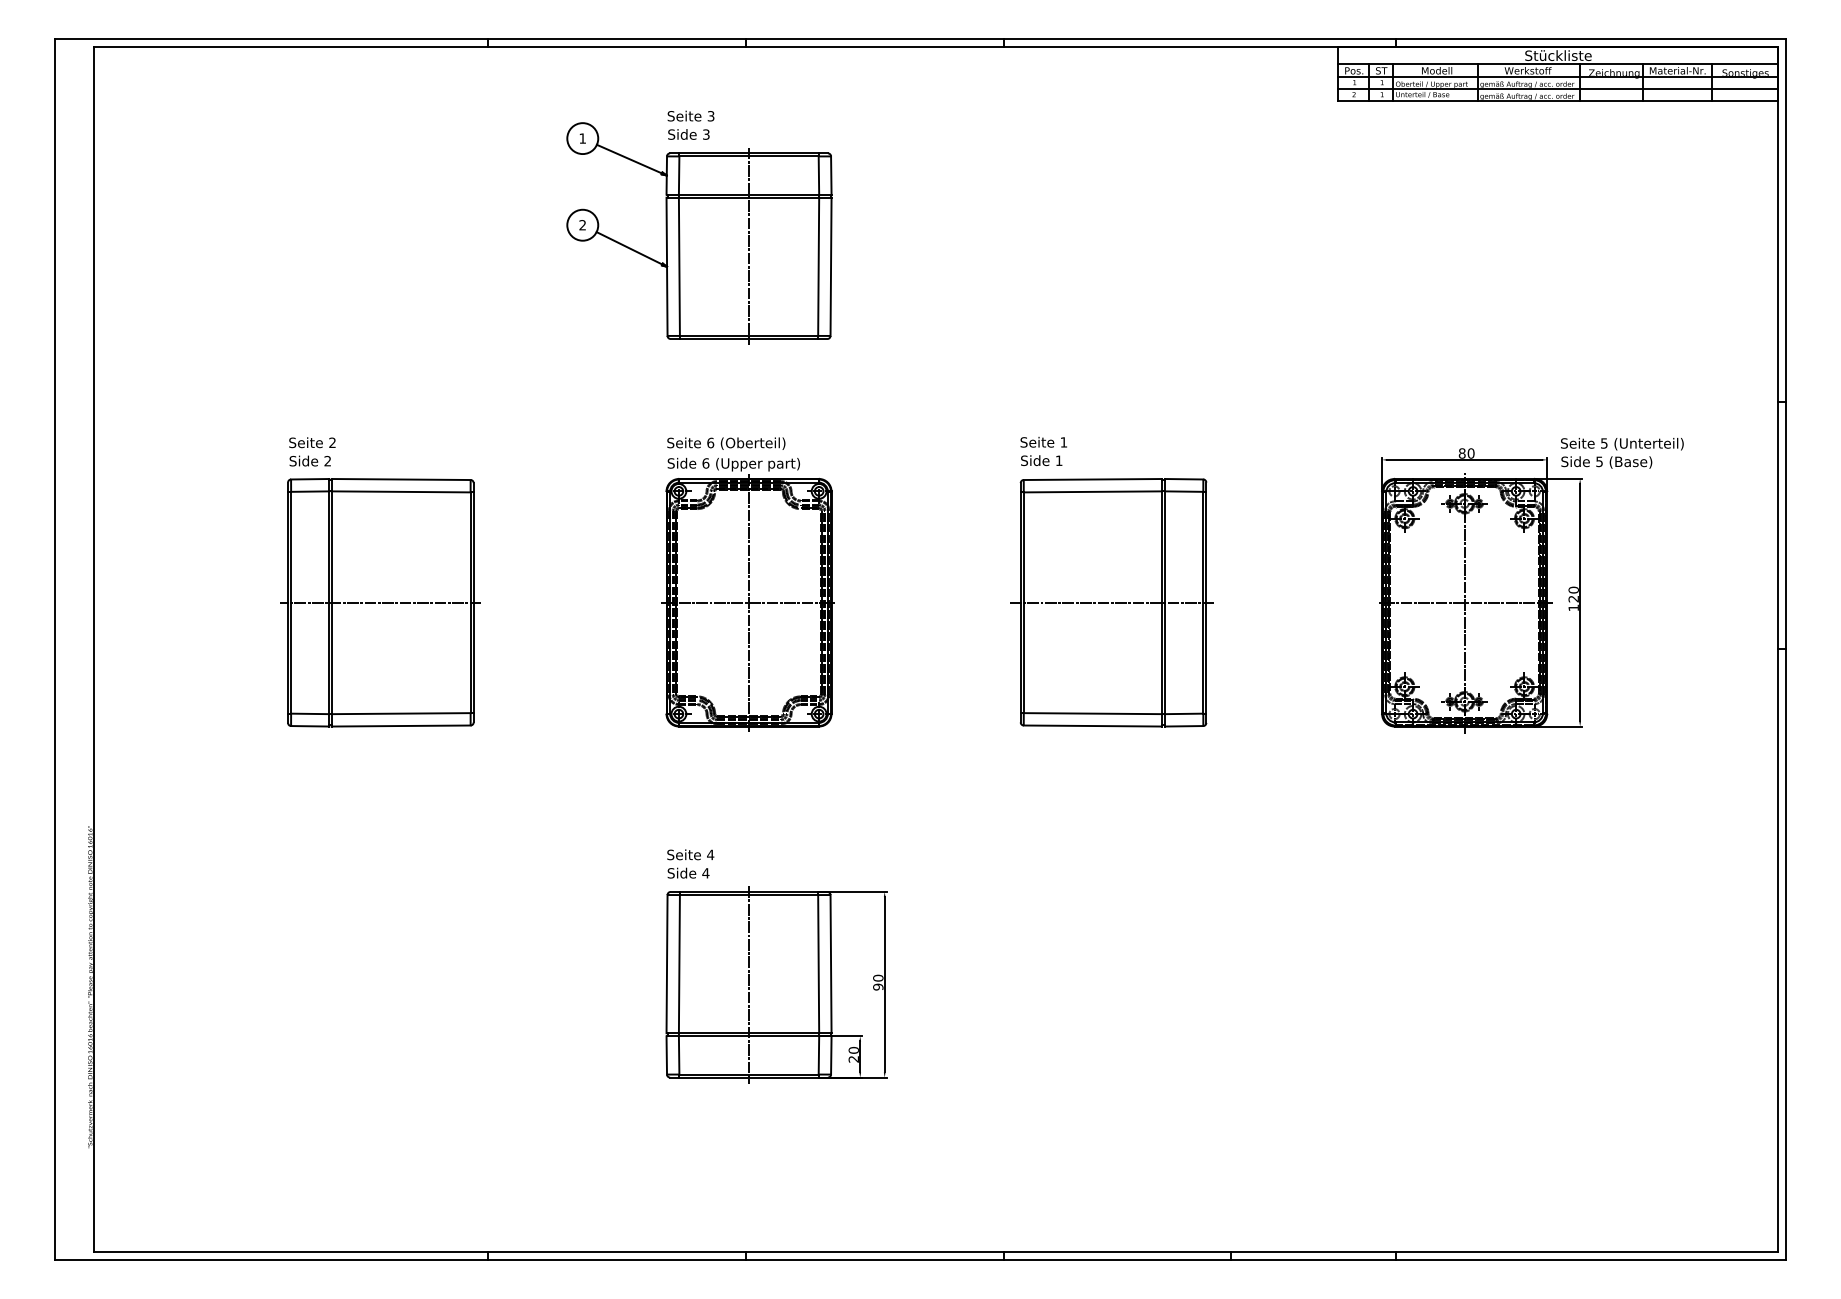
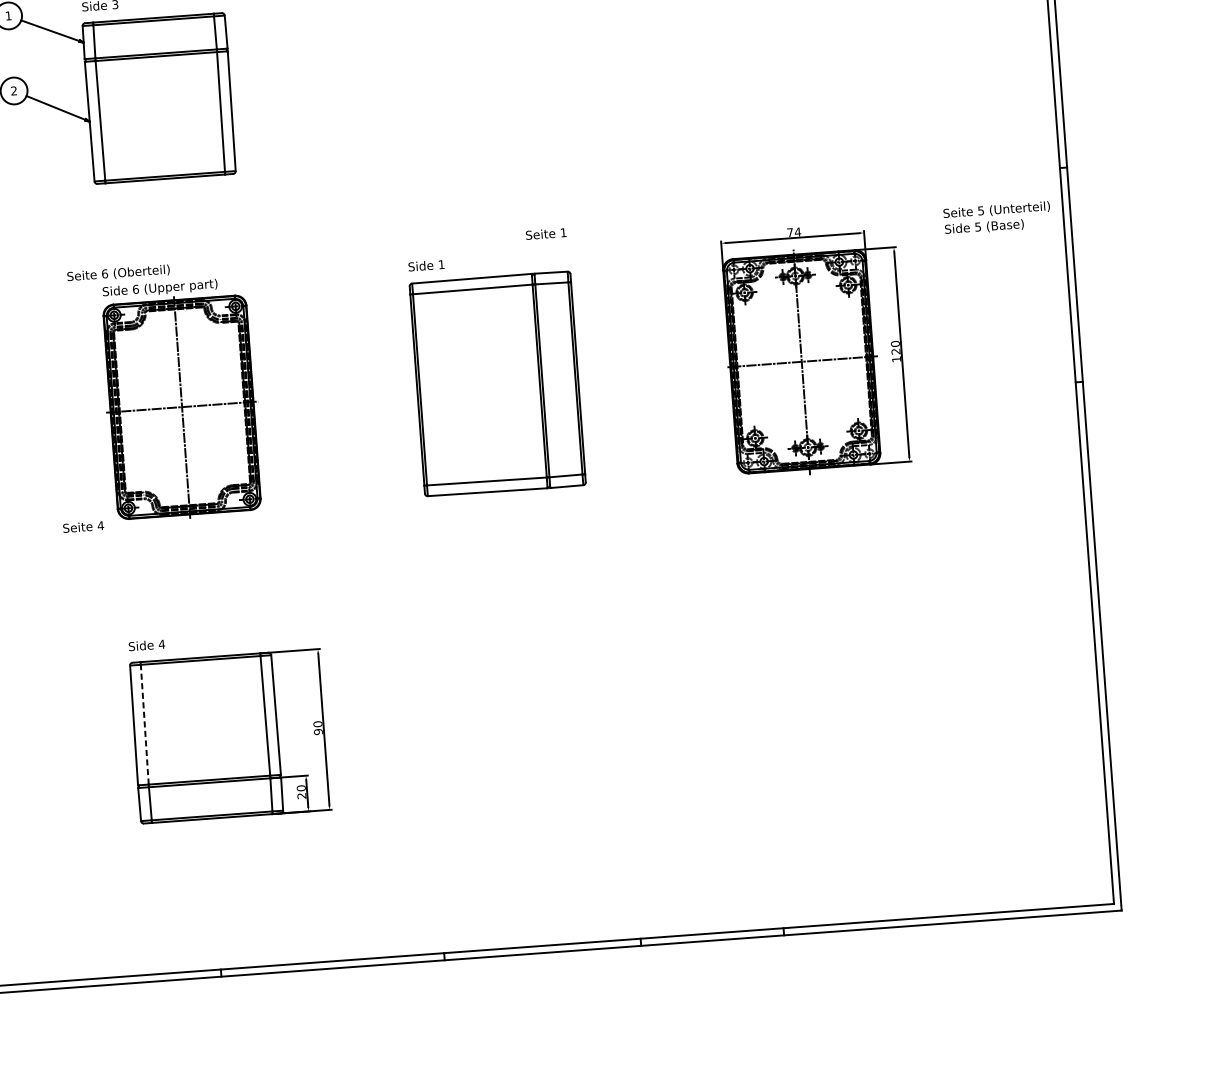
line: (749, 246) -> (159, 98), removed
text: (1043, 442) -> (545, 234), moved
text: (726, 443) -> (118, 273), moved
text: (1466, 453) -> (793, 232), 80 -> 74
text: (1622, 453) -> (997, 218), moved
line: (1112, 602) -> (496, 383), removed
text: (690, 854) -> (83, 526), moved
line: (679, 963) -> (144, 724), solid -> dashed
line: (749, 985) -> (206, 738), removed

